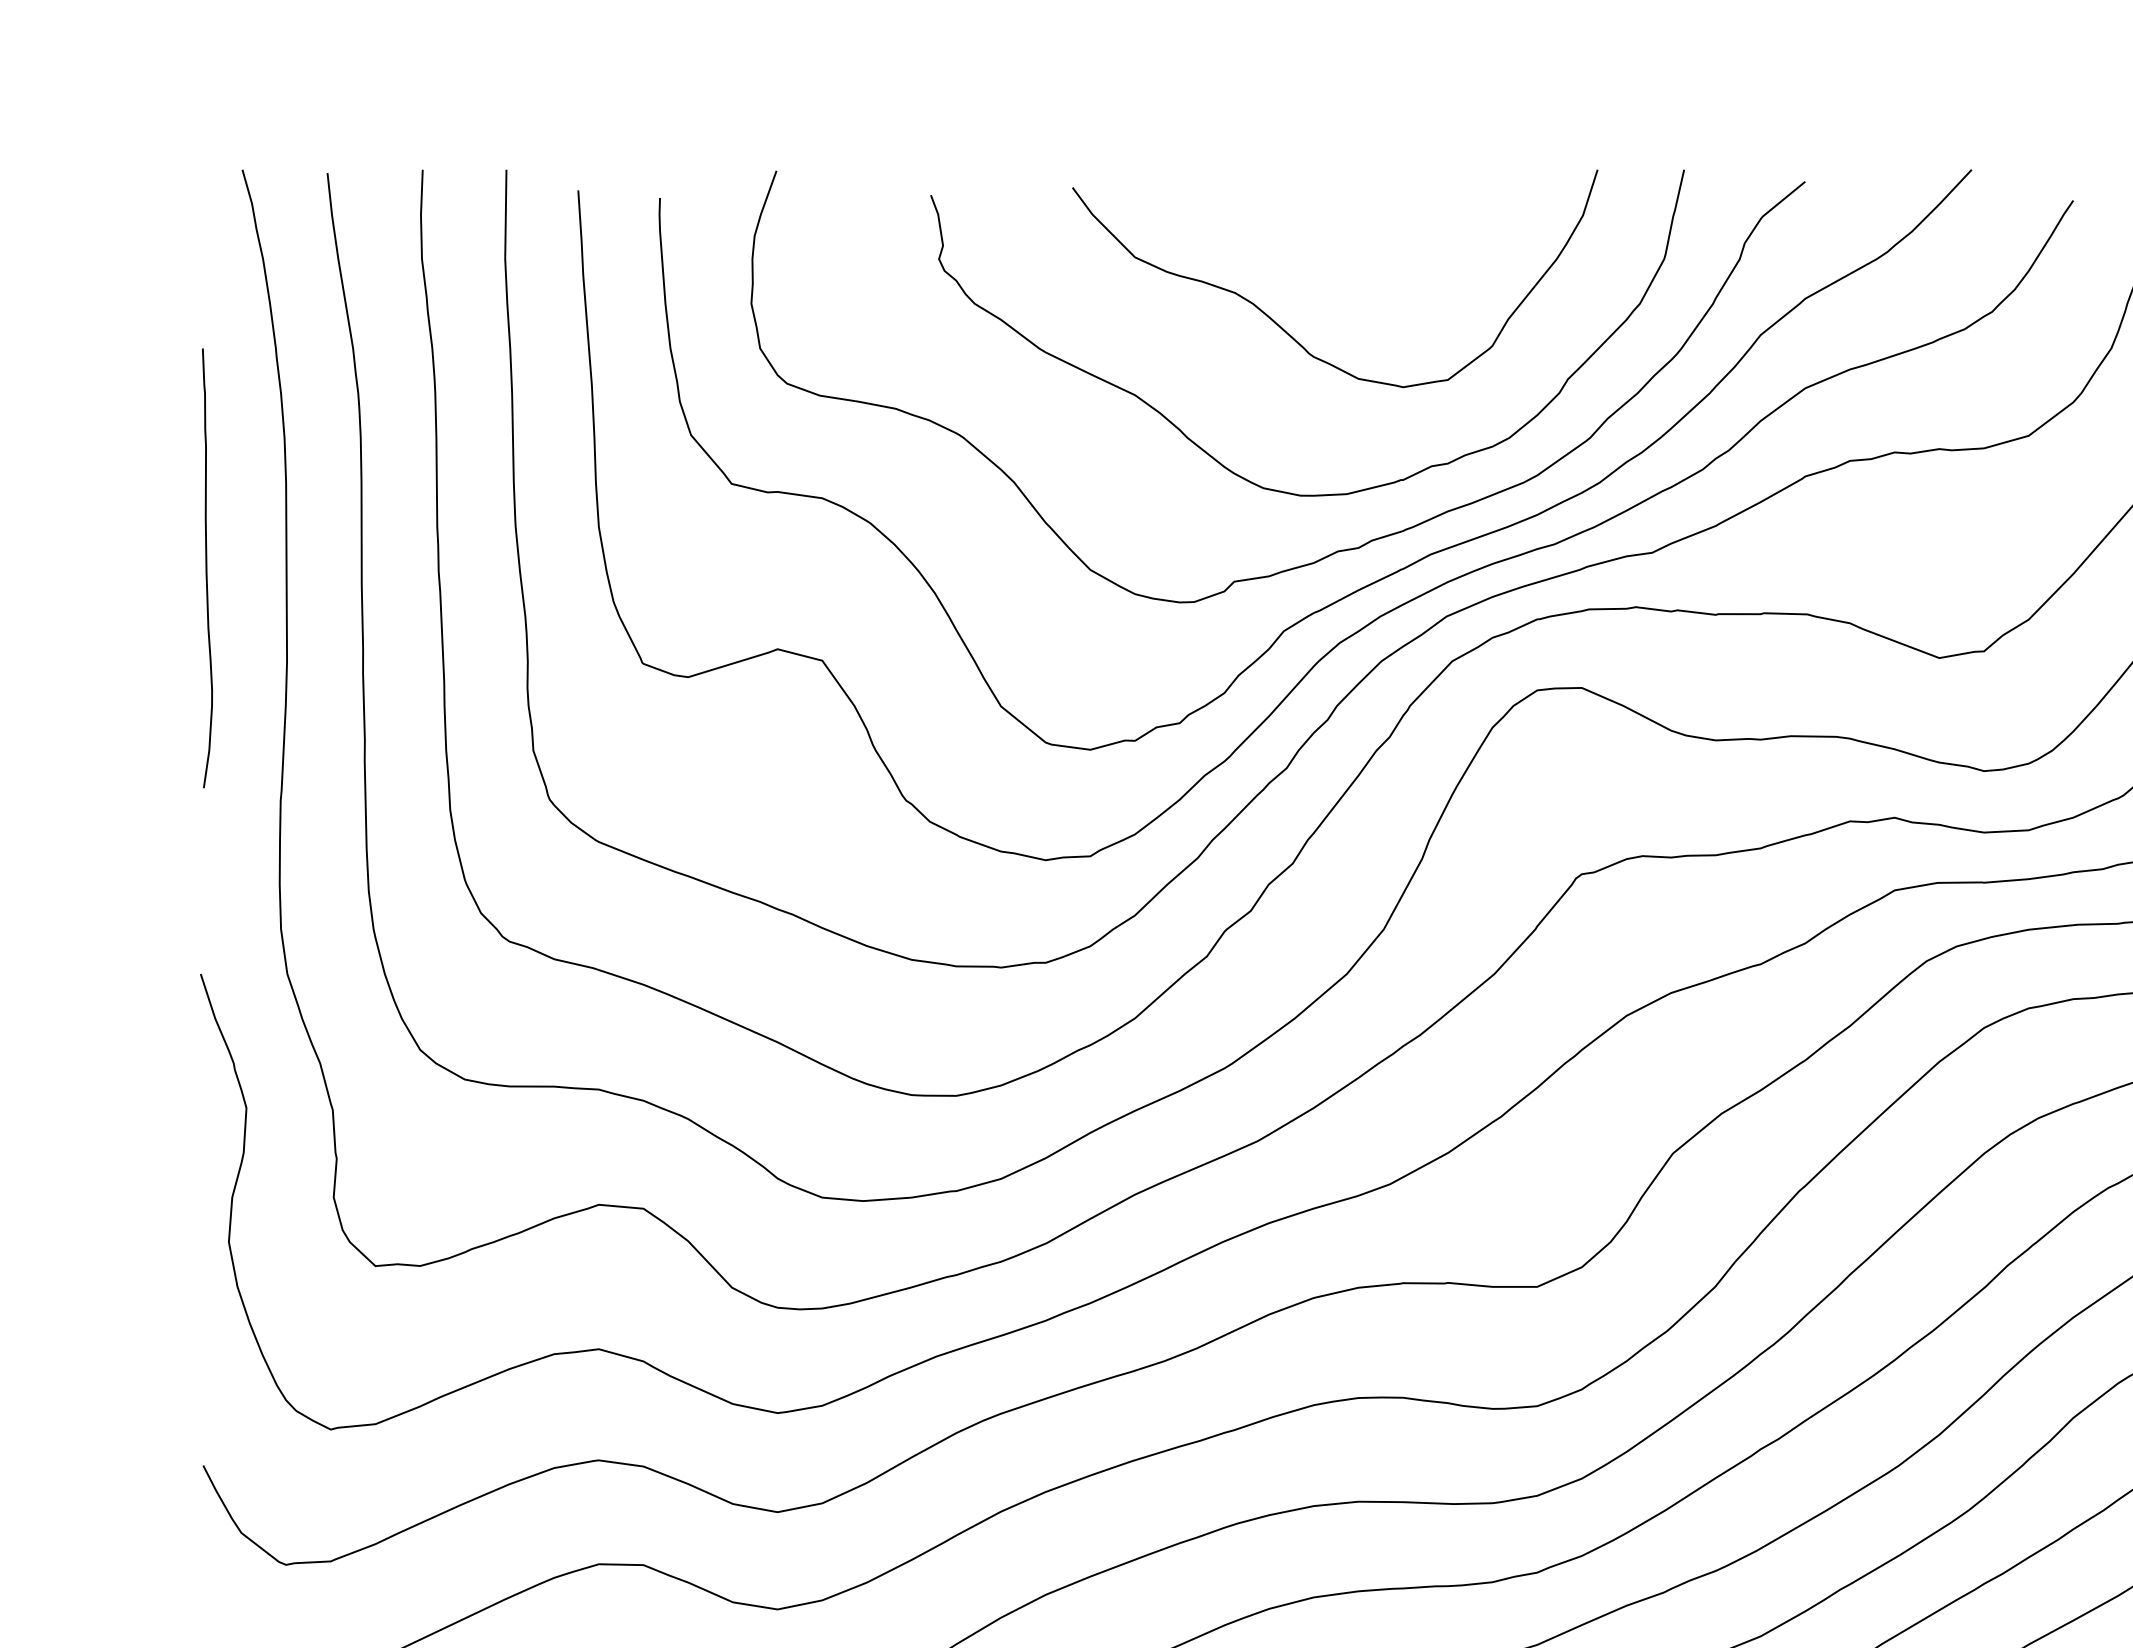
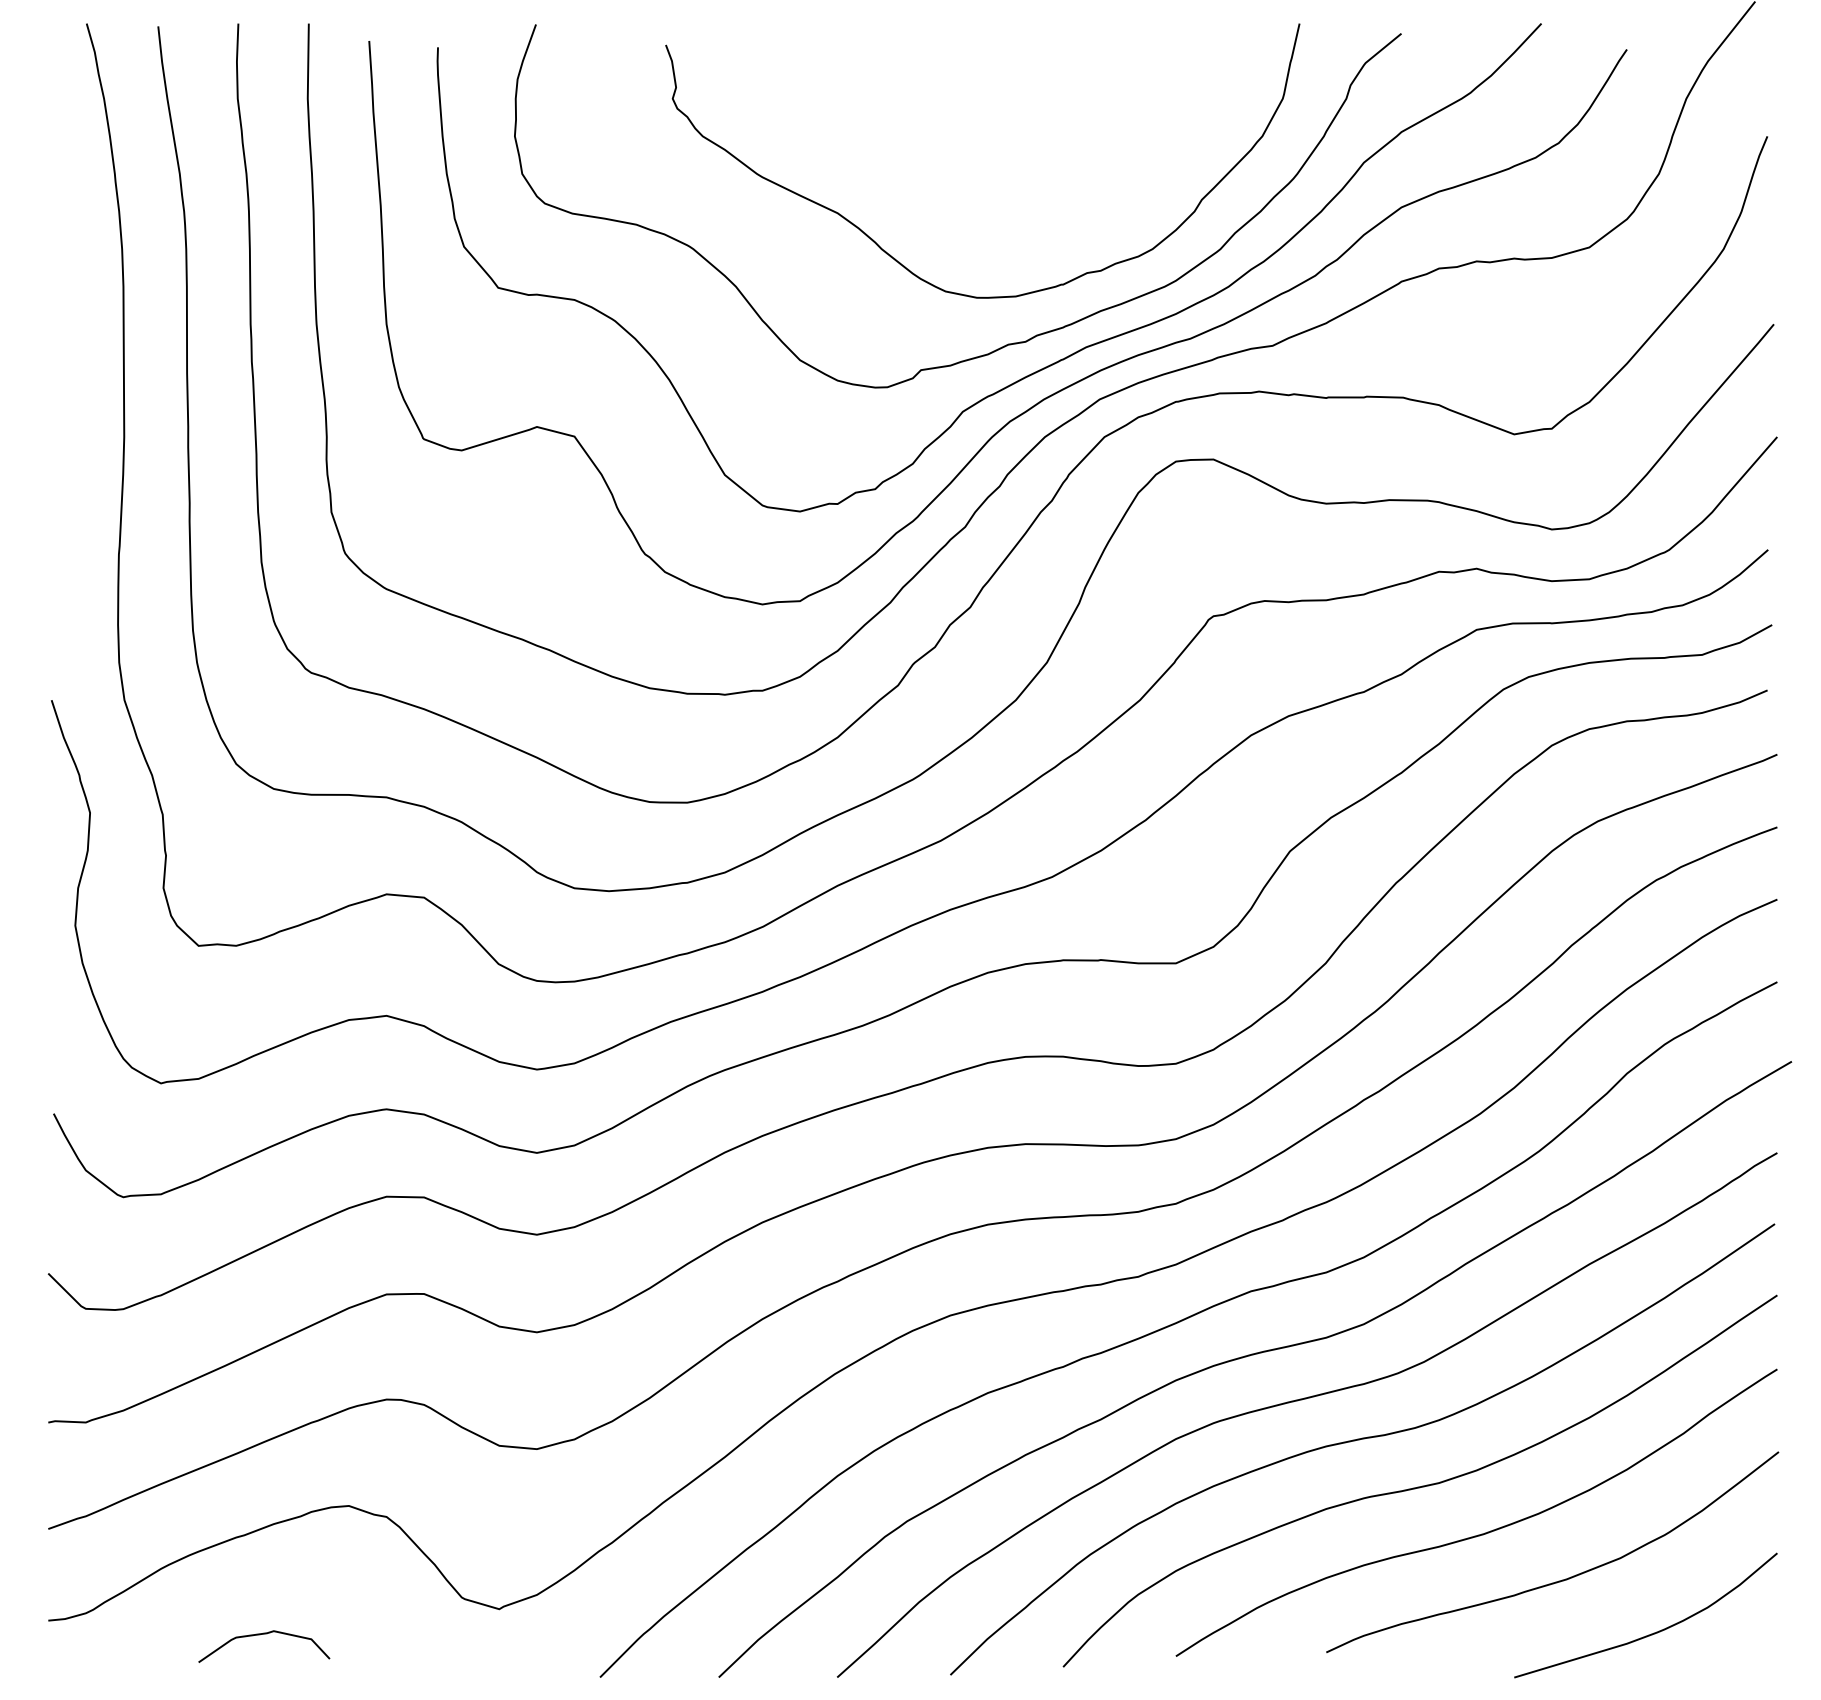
curve: (1284, 328) -> (963, 157), removed
curve: (207, 567) -> (57, 358), removed

